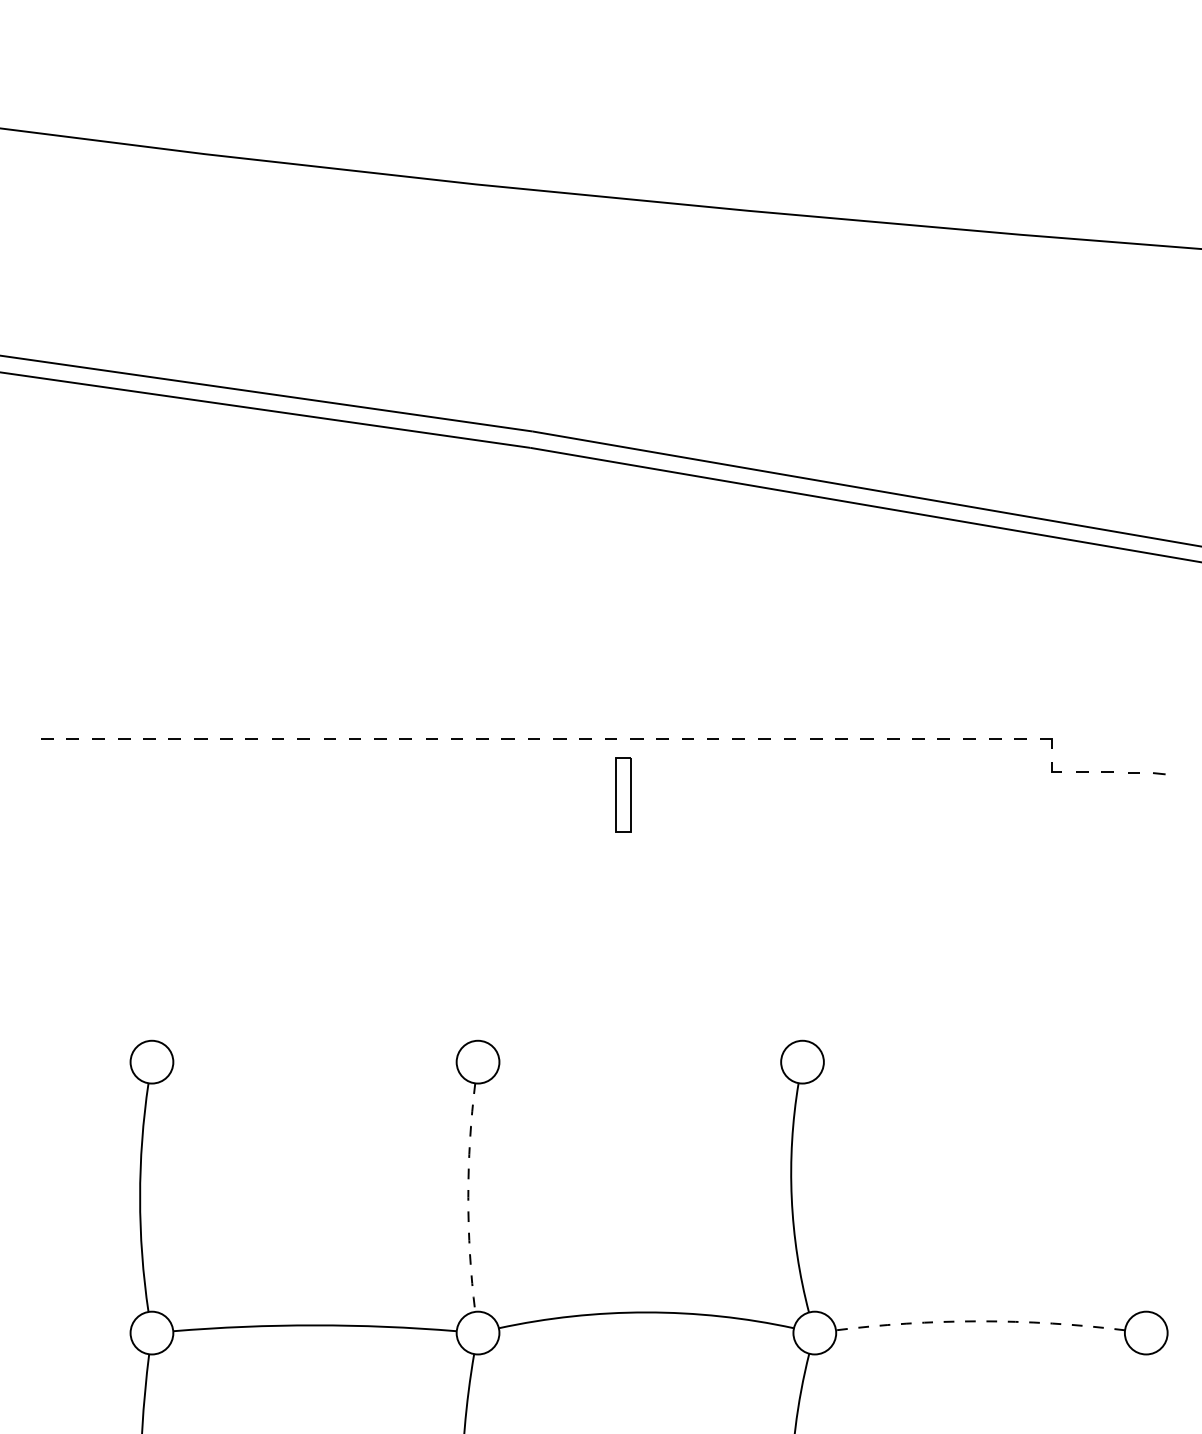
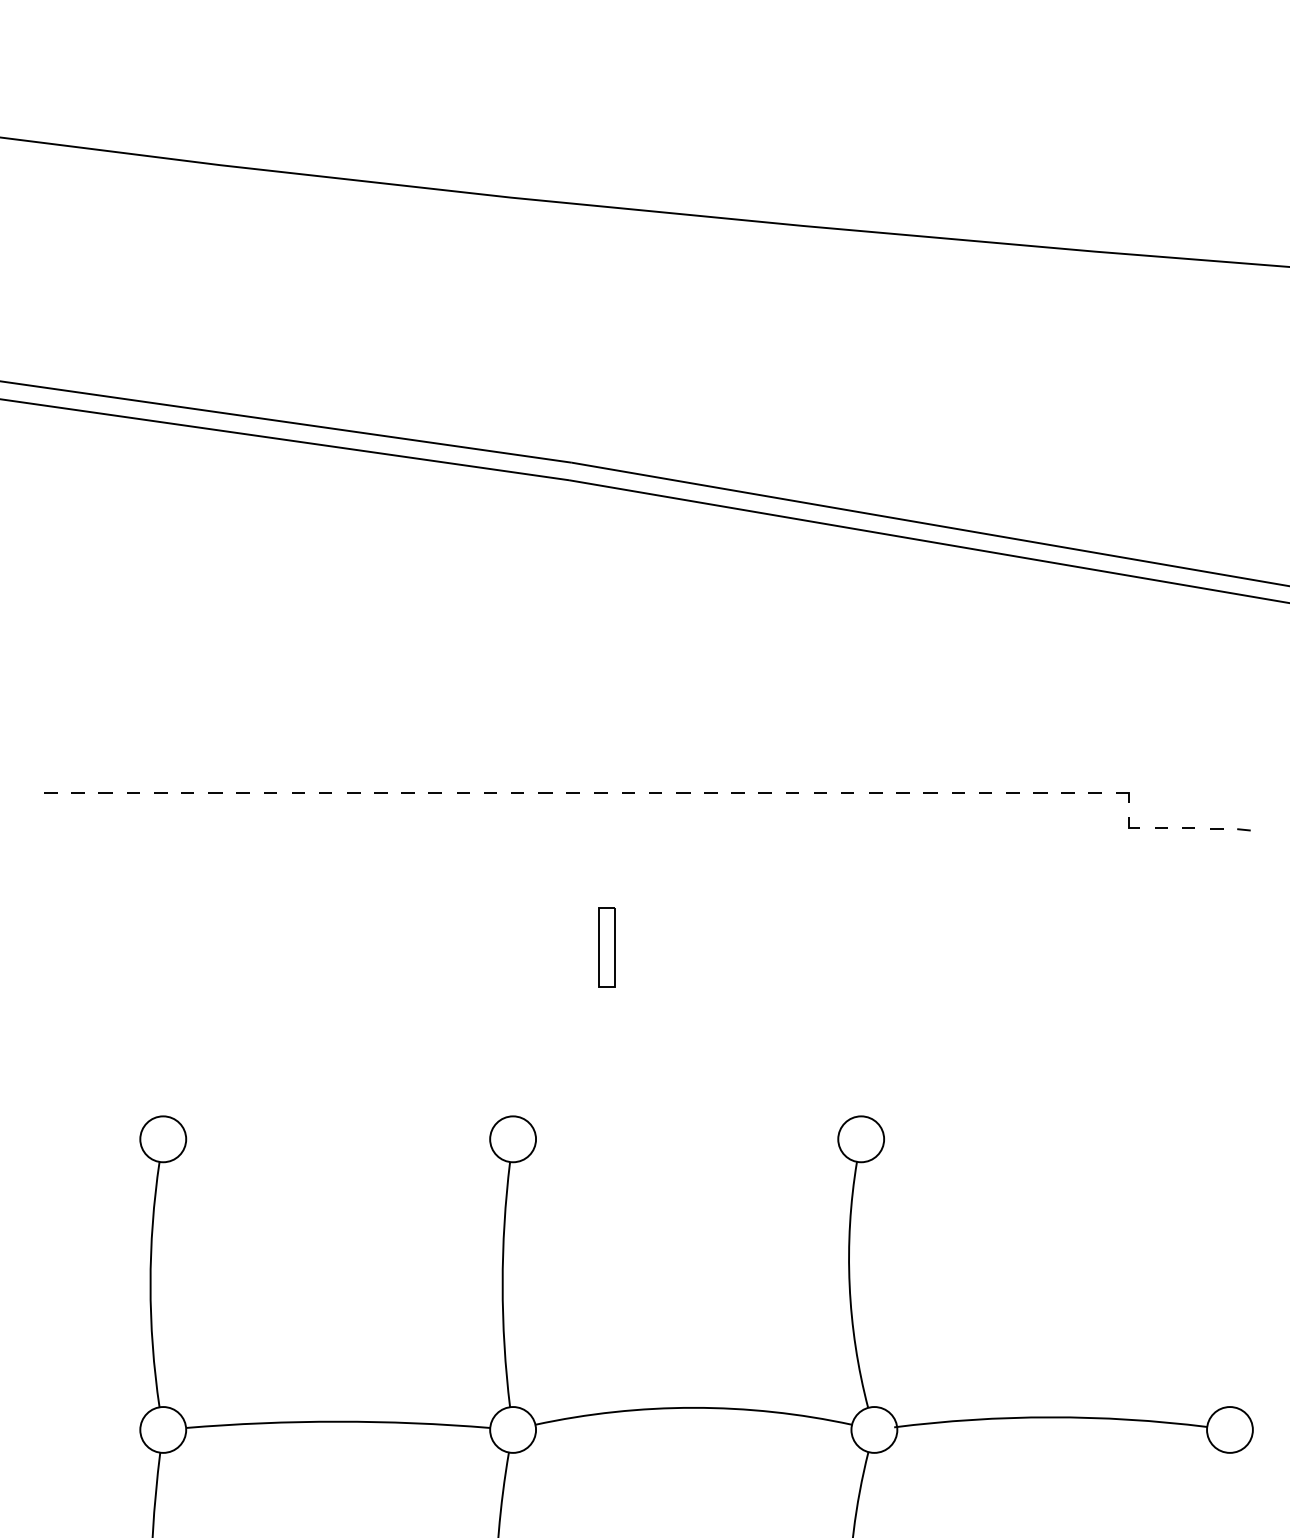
part: (622, 794) -> (606, 947), moved
arc: (468, 1197) -> (502, 1284), dashed -> solid
arc: (978, 1321) -> (1050, 1417), dashed -> solid

